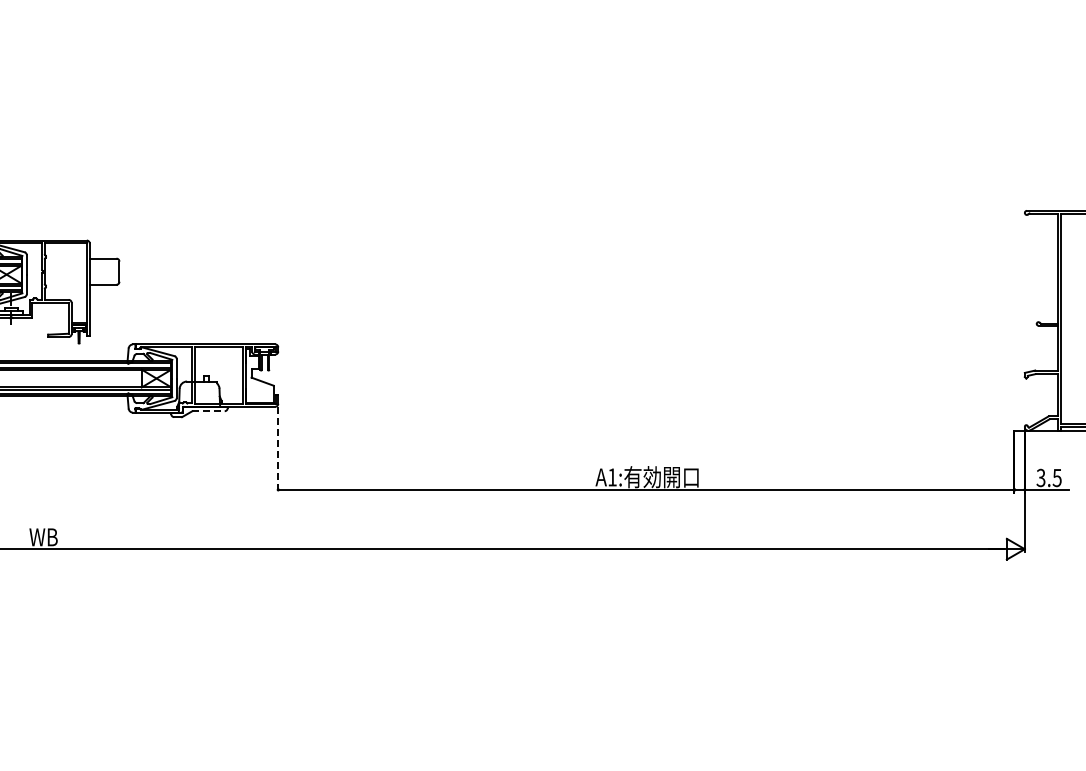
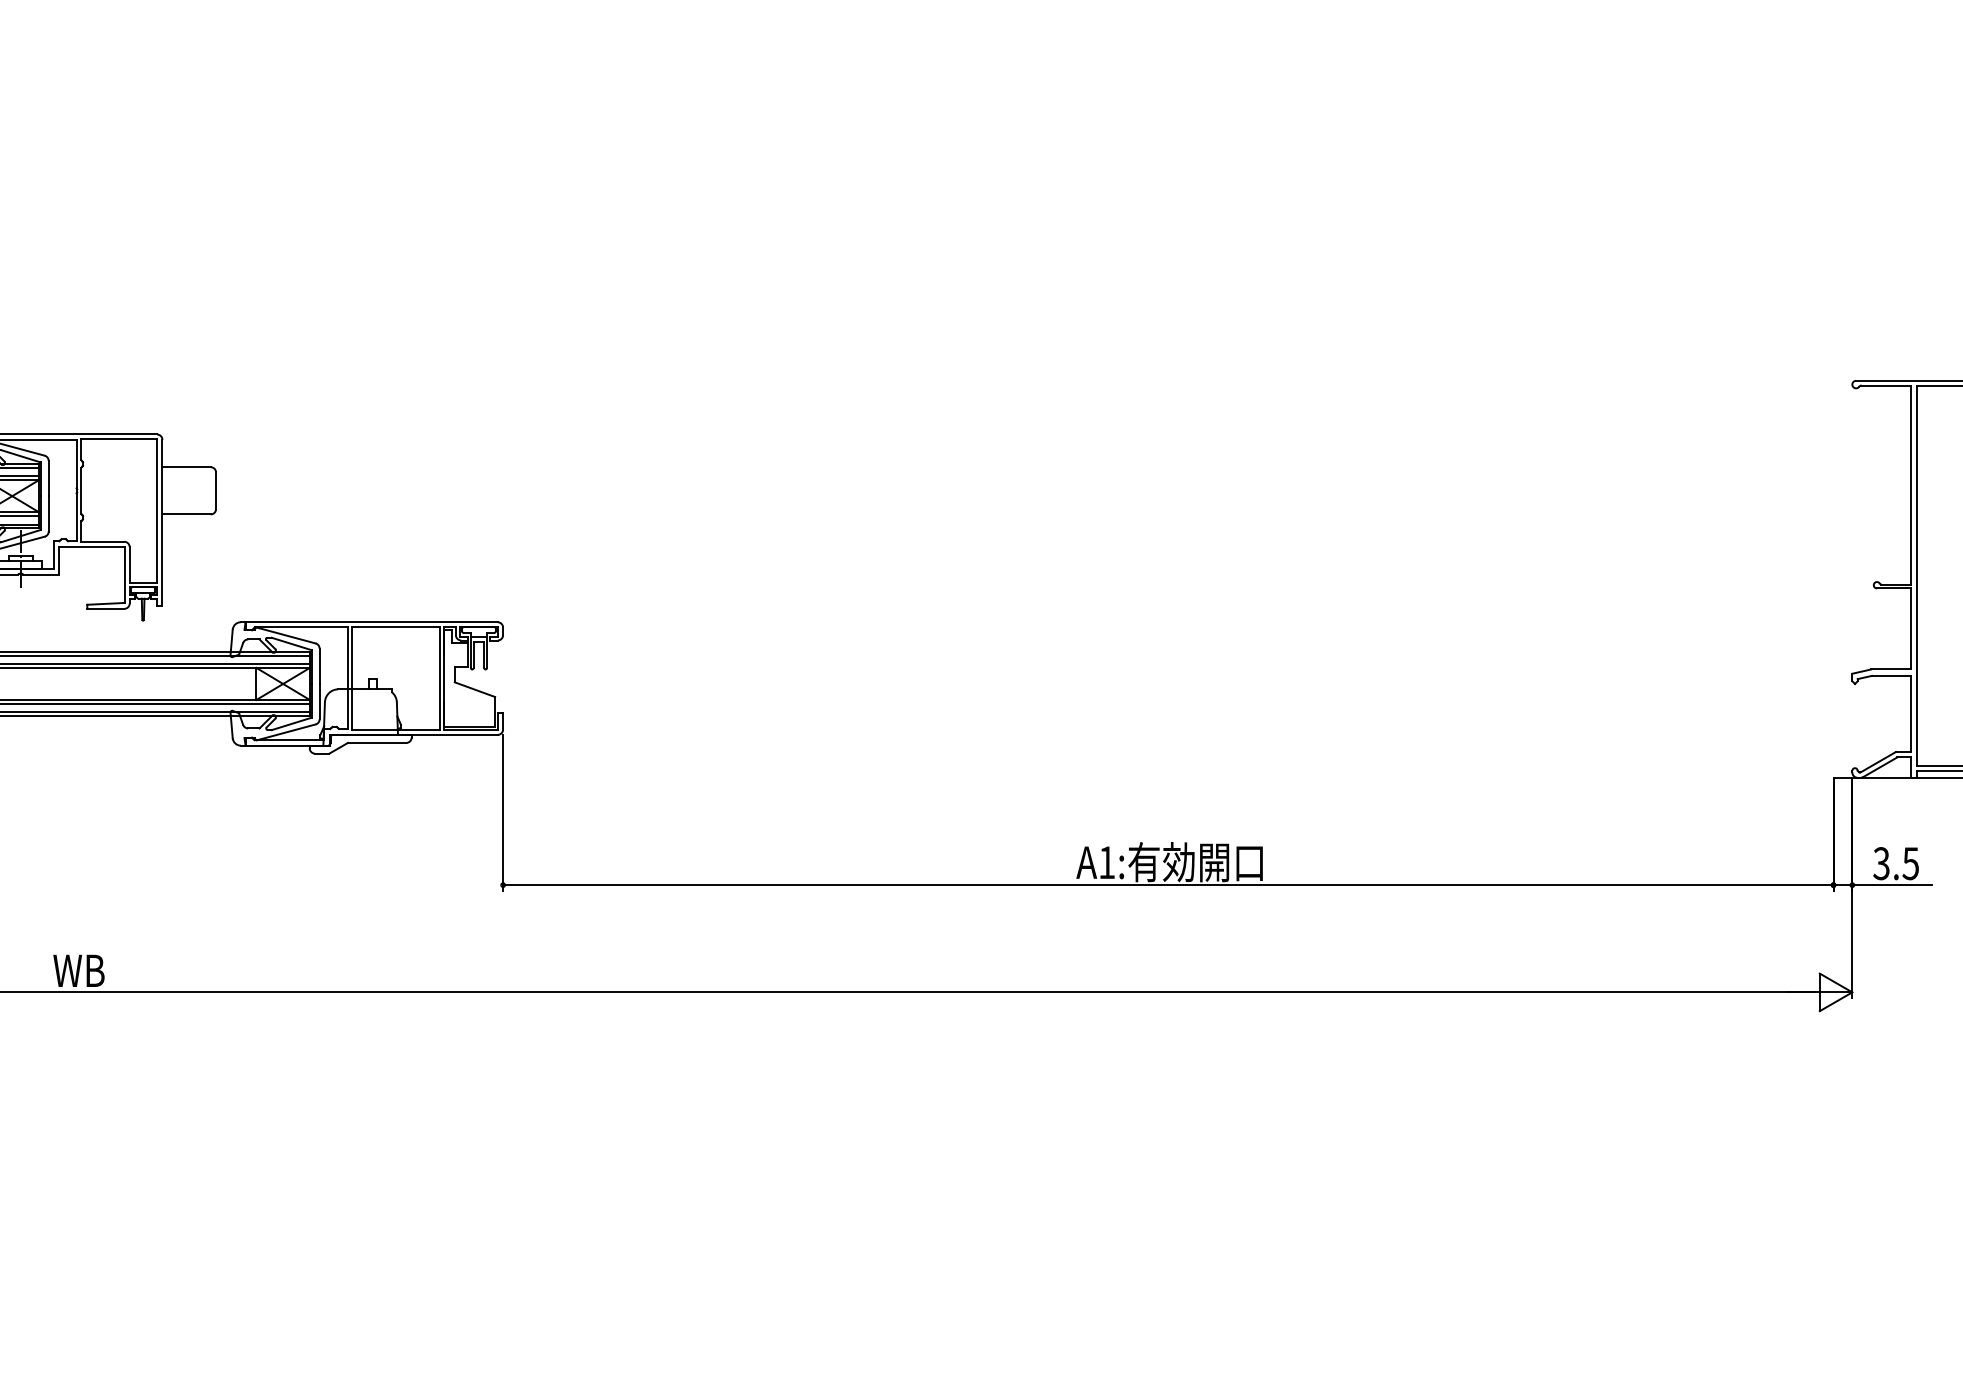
line: (209, 411) -> (378, 743), dashed -> solid
line: (278, 450) -> (503, 813), dashed -> solid

